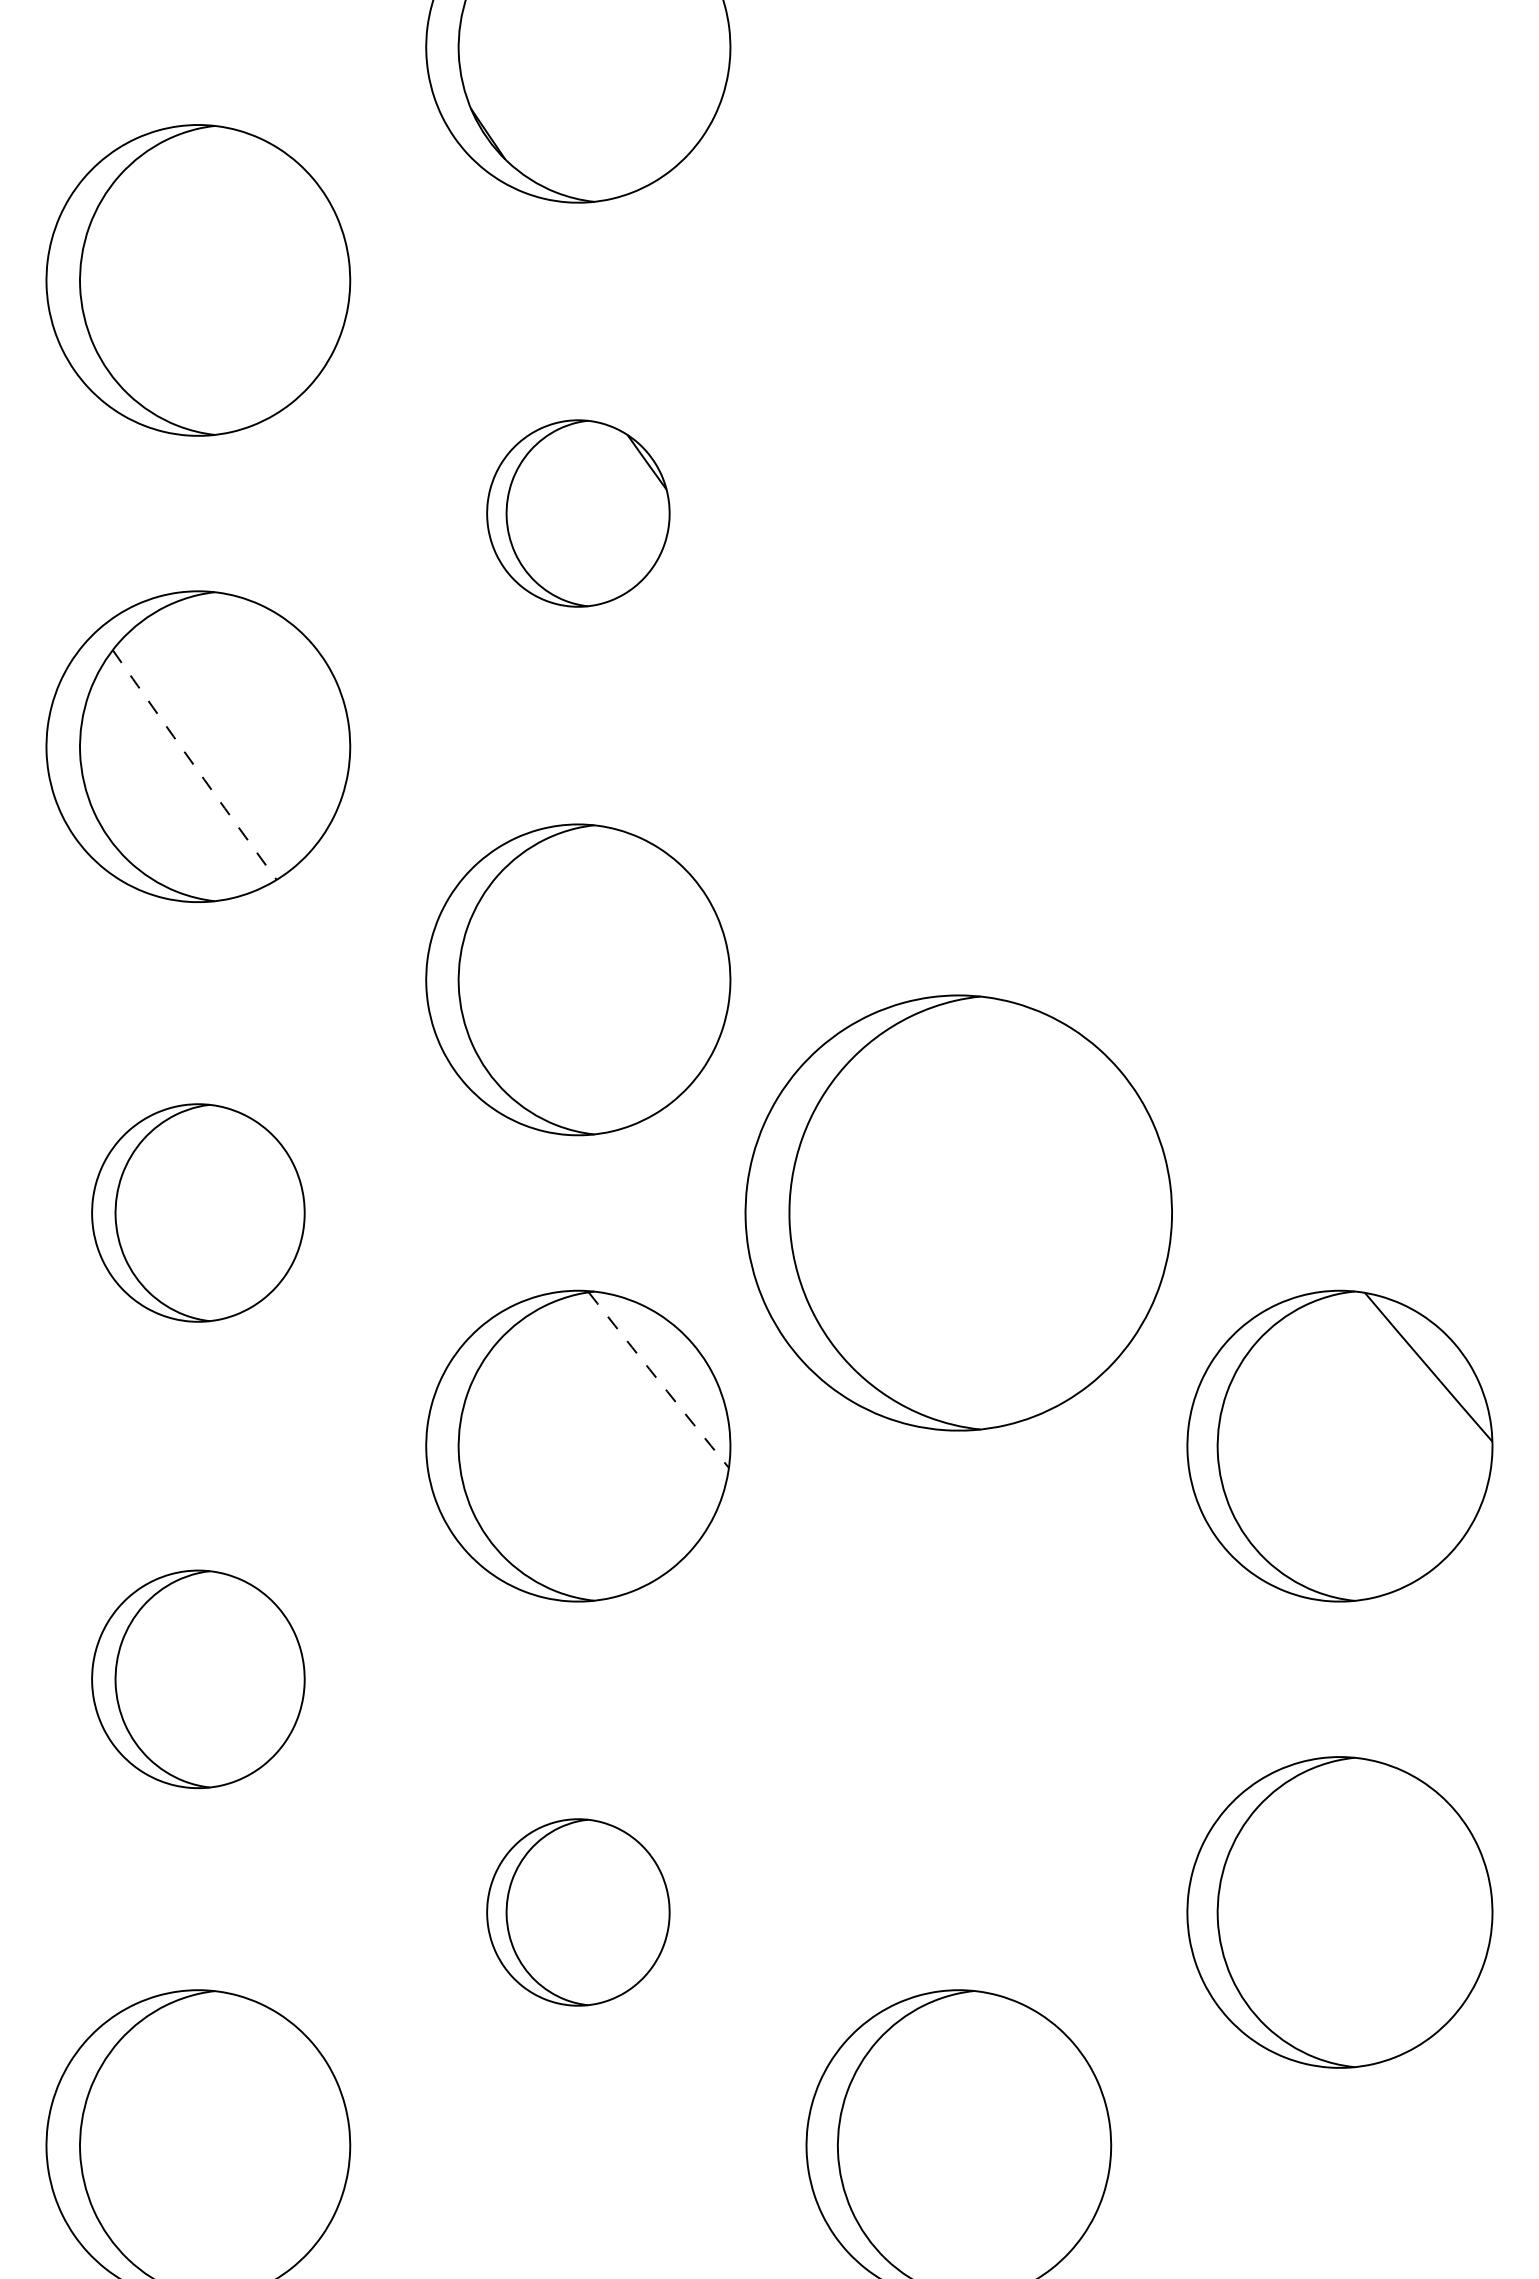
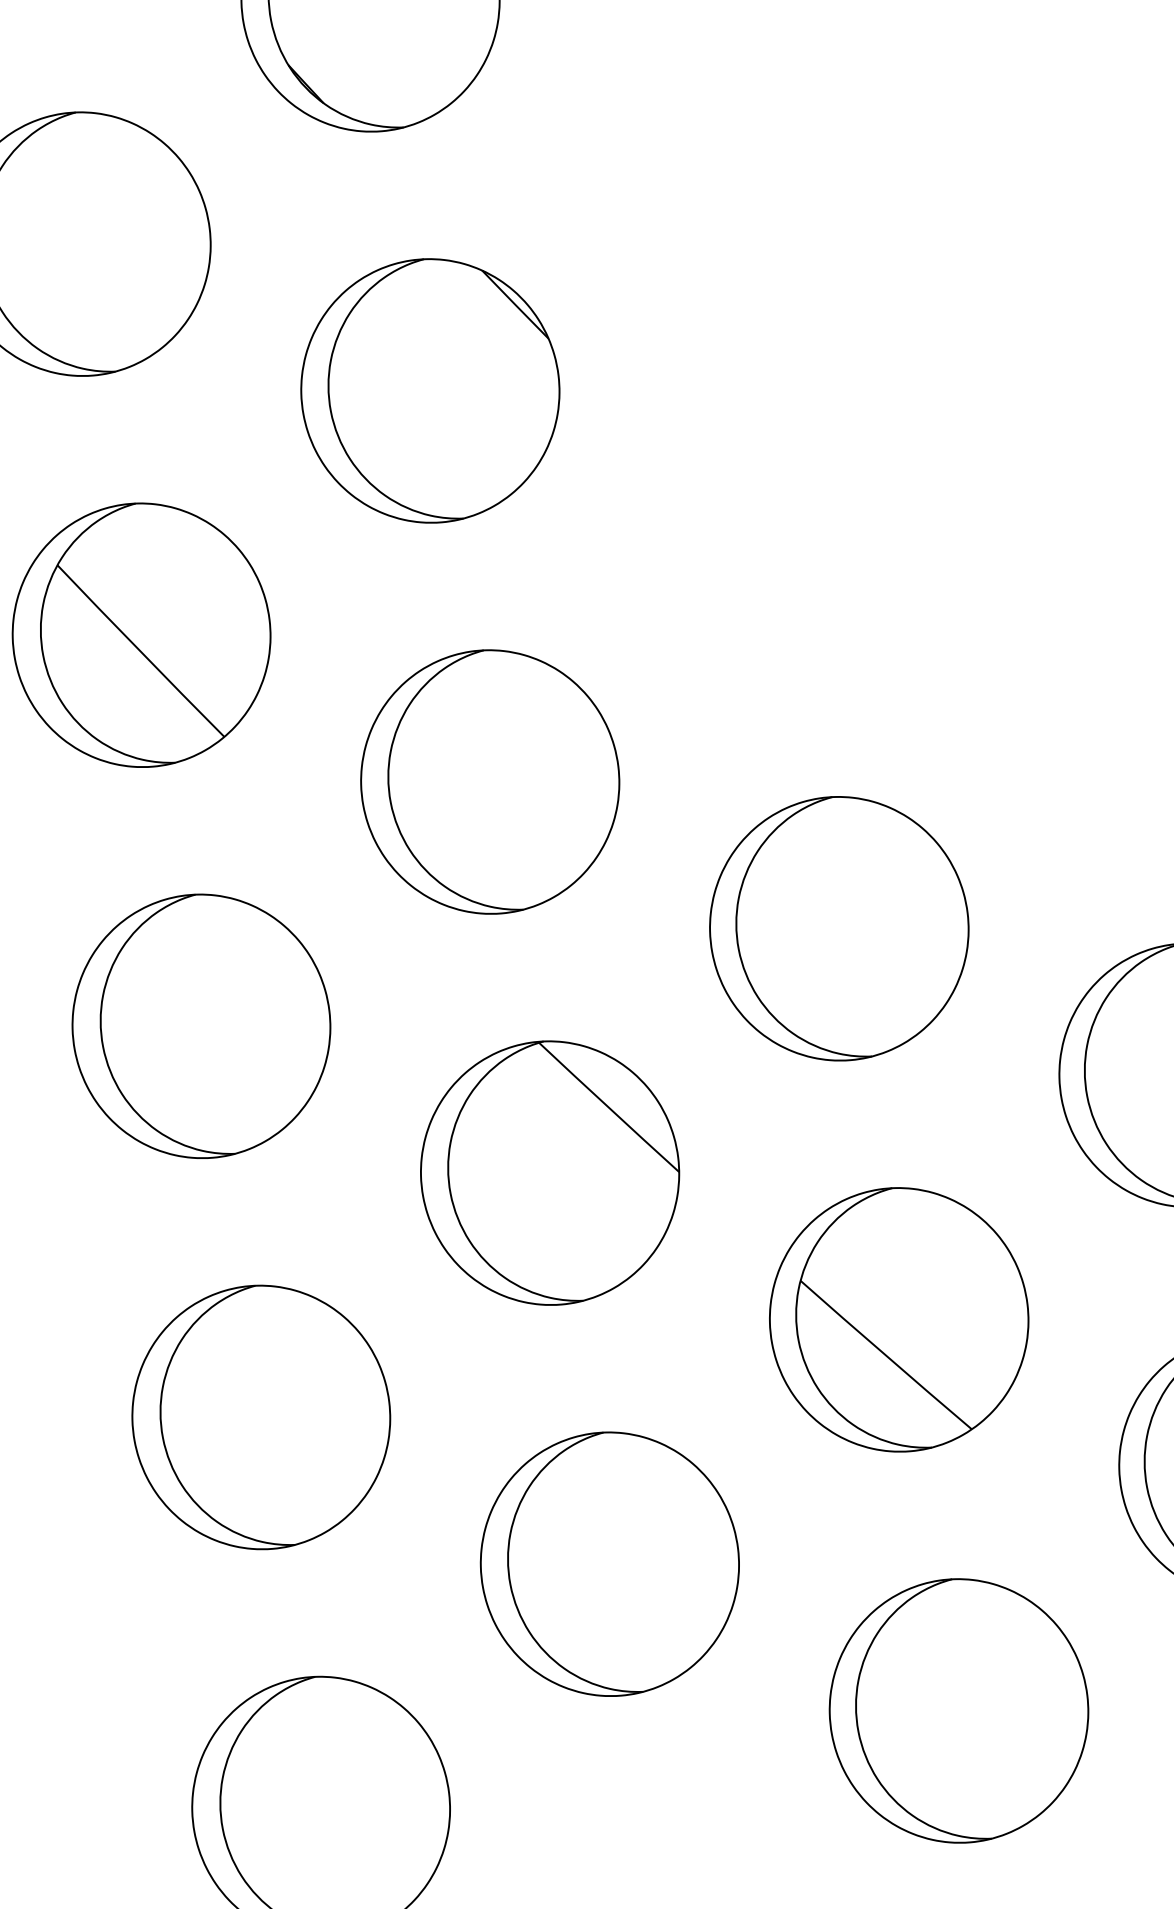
part: (578, 513) -> (430, 390), size x1.67
arc: (194, 765) -> (140, 651), dashed -> solid
part: (198, 1212) -> (201, 1025), size x1.43
part: (958, 1212) -> (838, 928), size x0.71
arc: (658, 1380) -> (608, 1107), dashed -> solid
part: (198, 1679) -> (261, 1417), size x1.43
part: (958, 1679) -> (898, 1320), added
part: (578, 1912) -> (610, 1564), size x1.67

